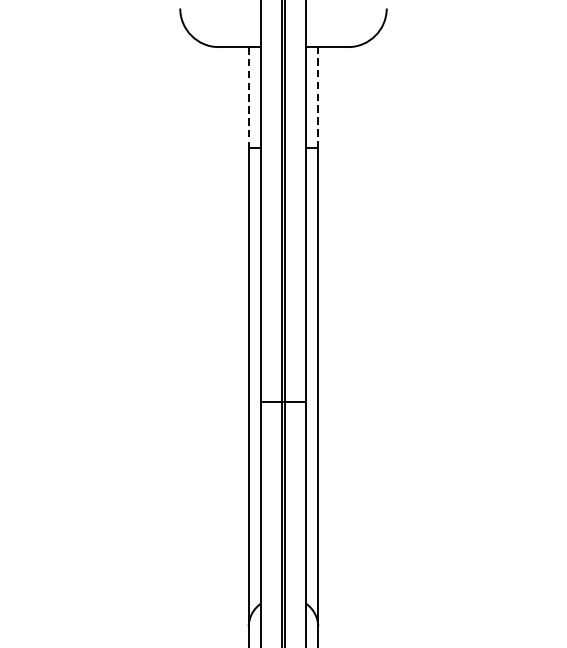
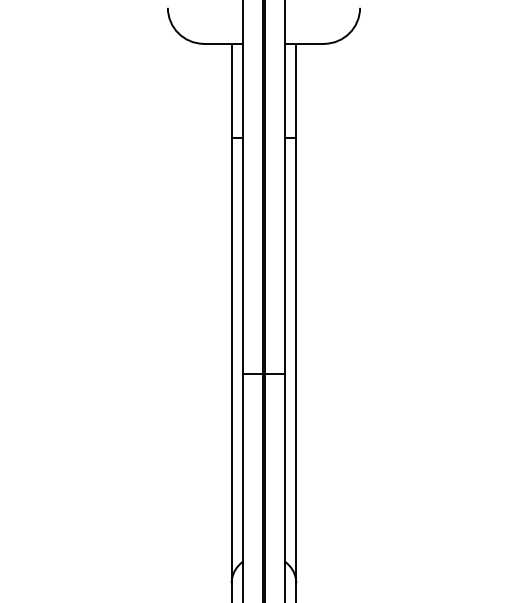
line: (318, 97) -> (296, 90), dashed -> solid
line: (248, 98) -> (231, 91), dashed -> solid

